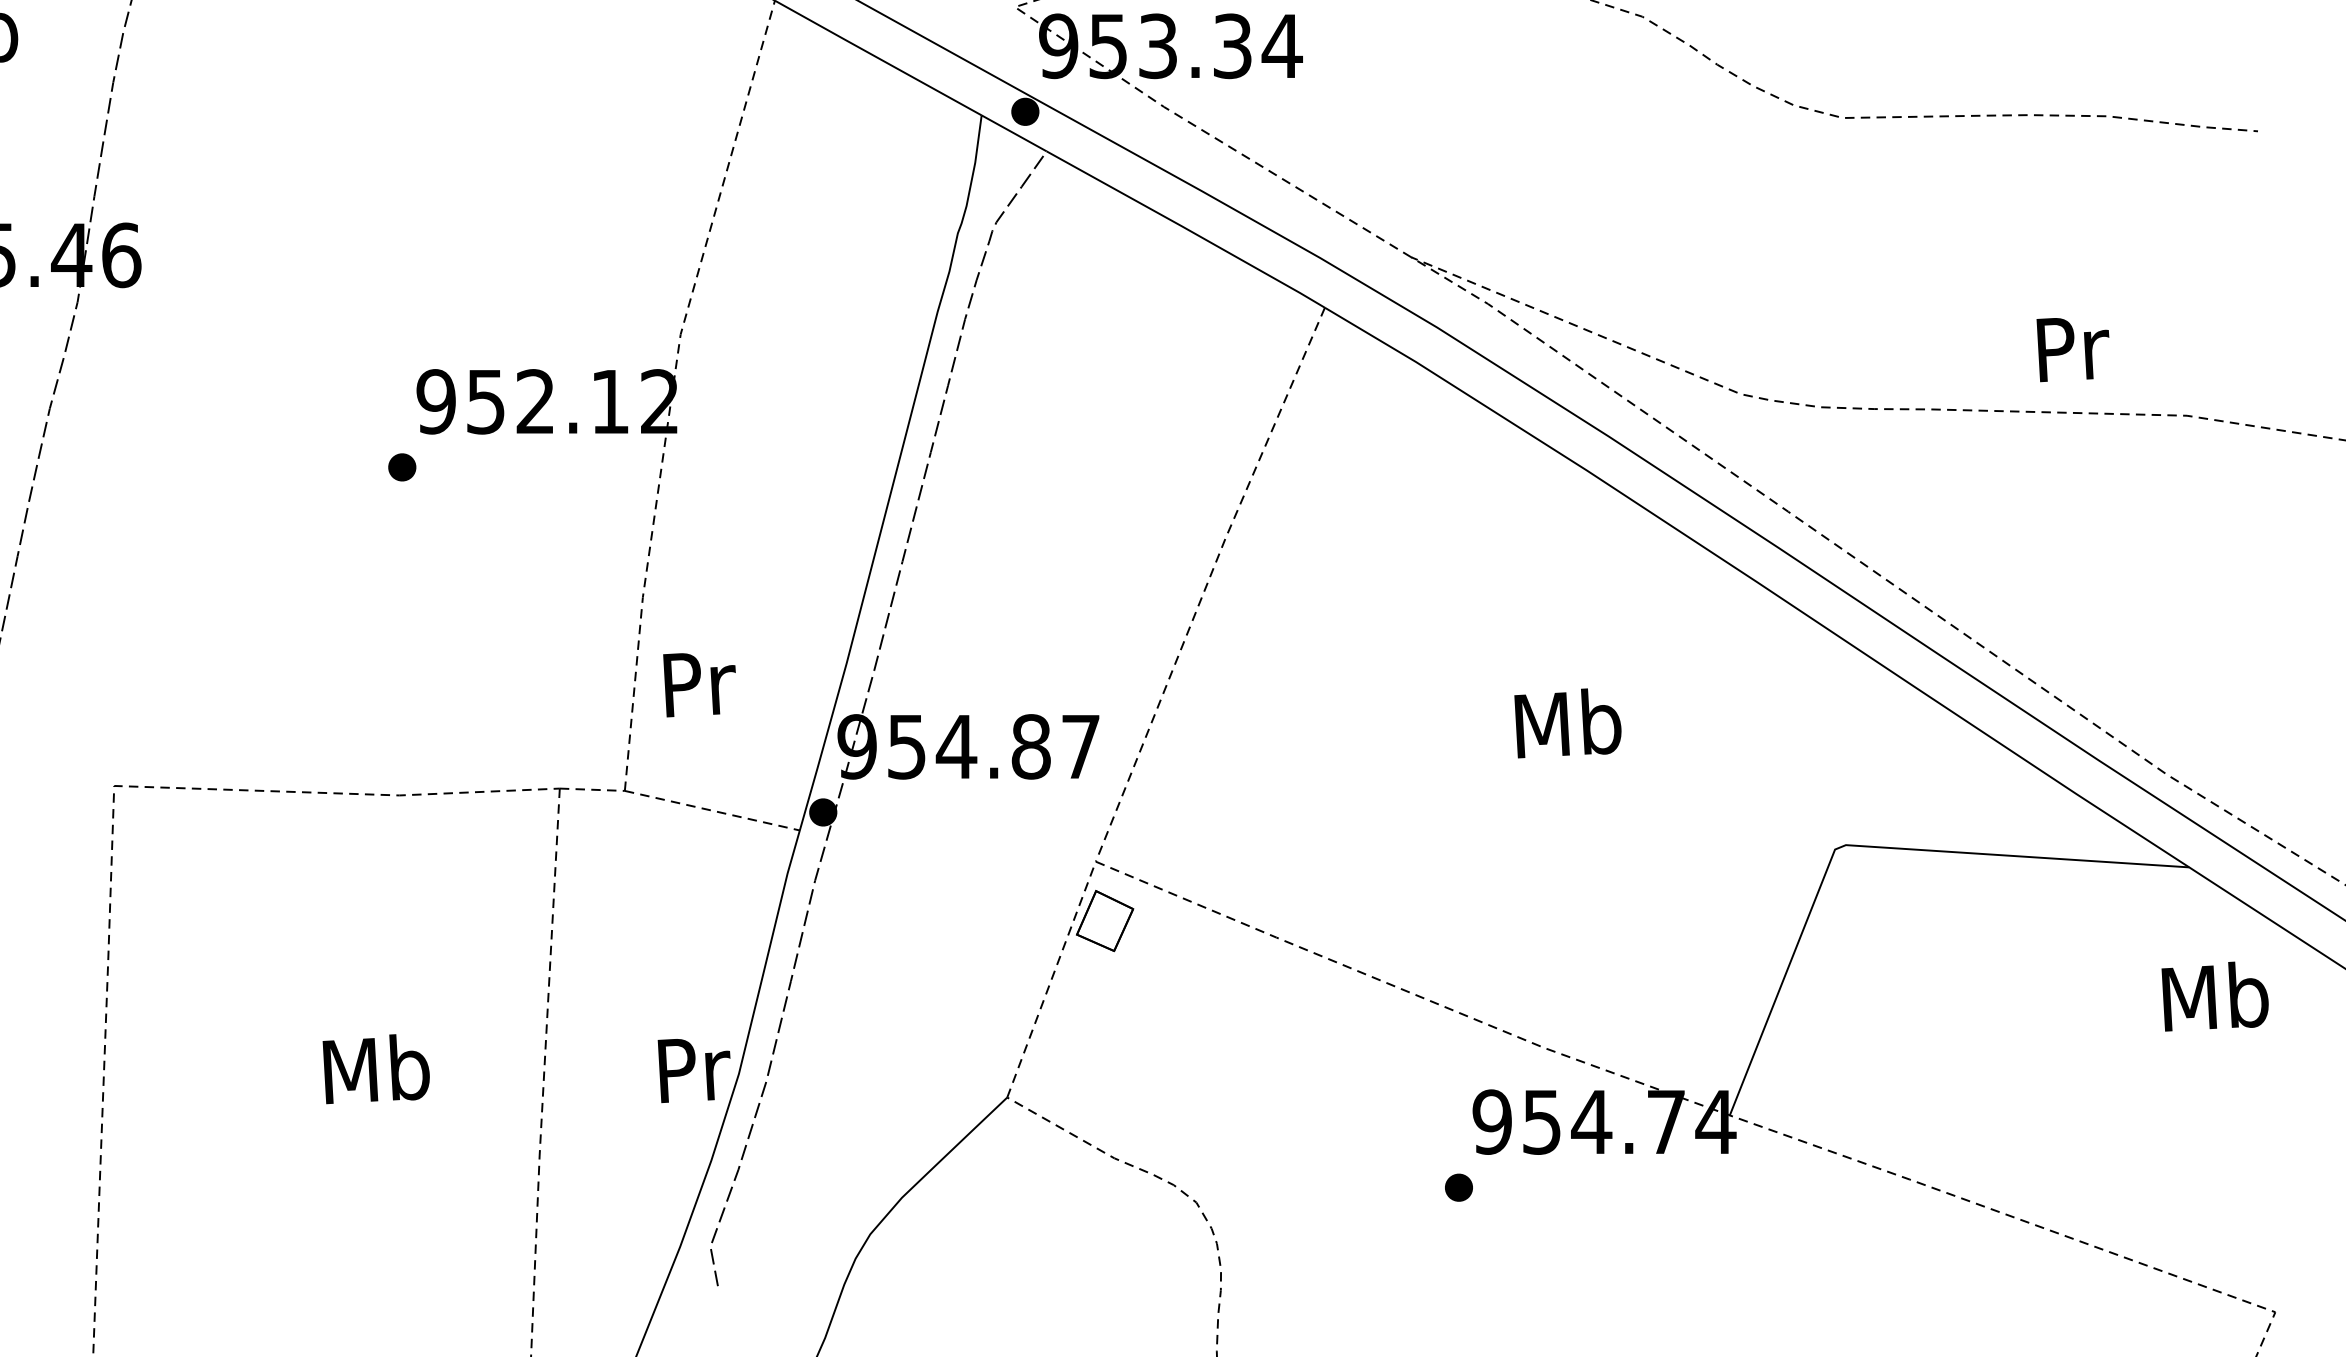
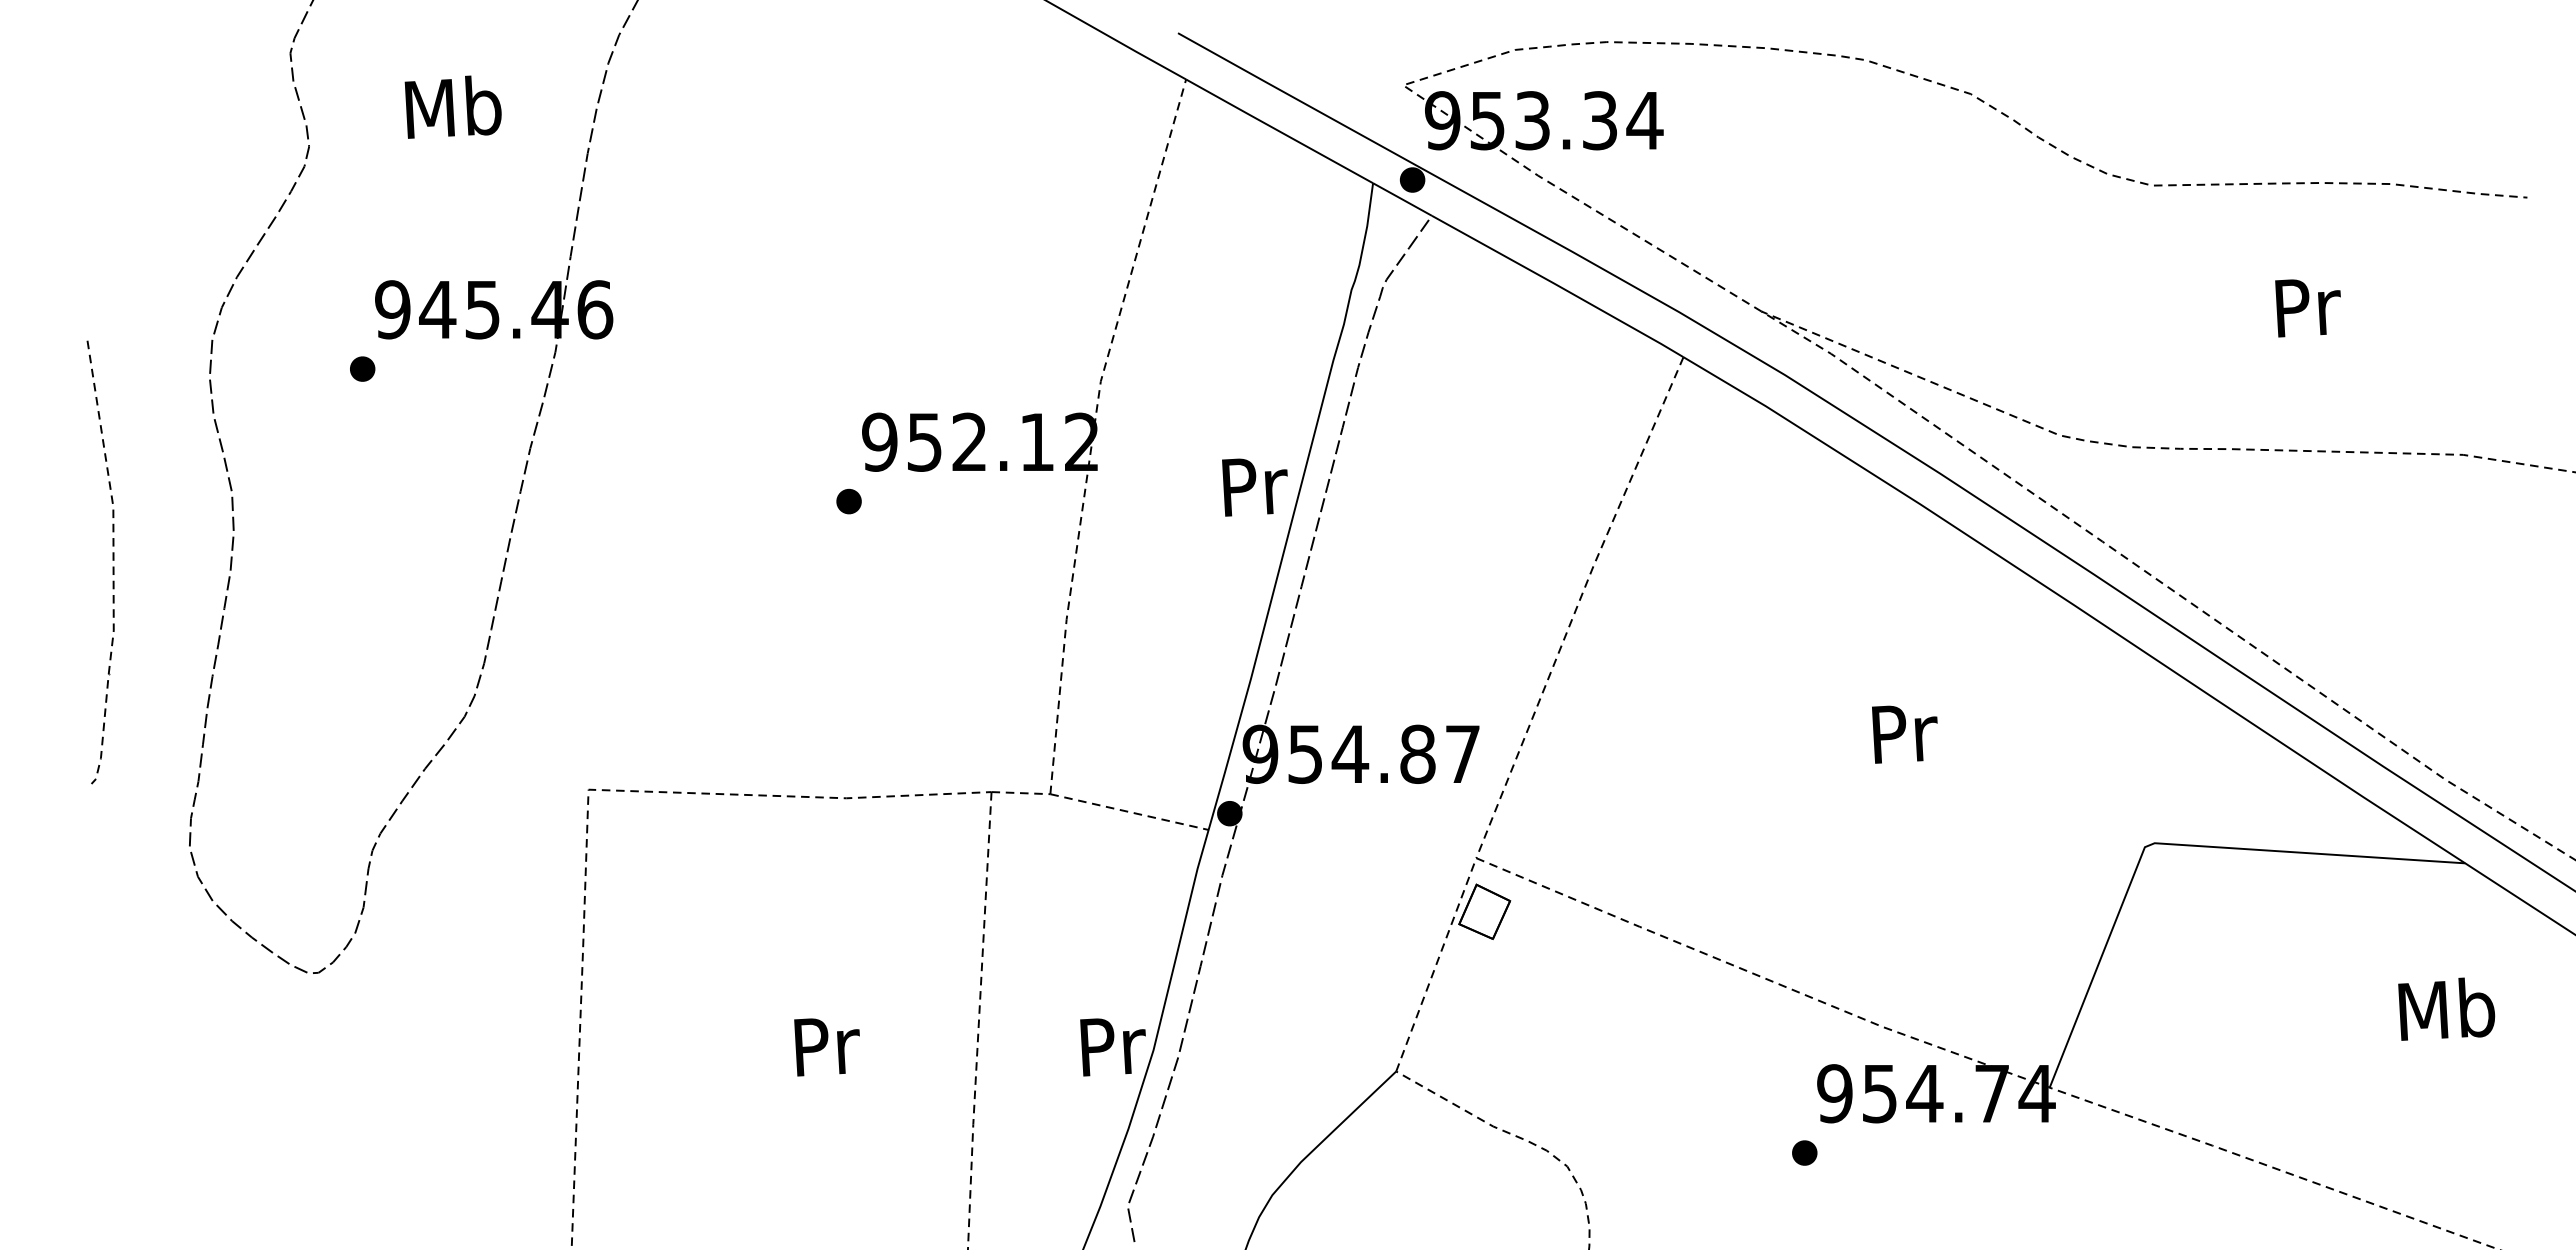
text: (2072, 350) -> (2307, 308), moved
text: (699, 685) -> (1254, 487), moved
text: (1567, 722) -> (1902, 732), Mb -> Pr
text: (2214, 995) -> (2446, 1008), moved
text: (376, 1068) -> (825, 1045), Mb -> Pr

